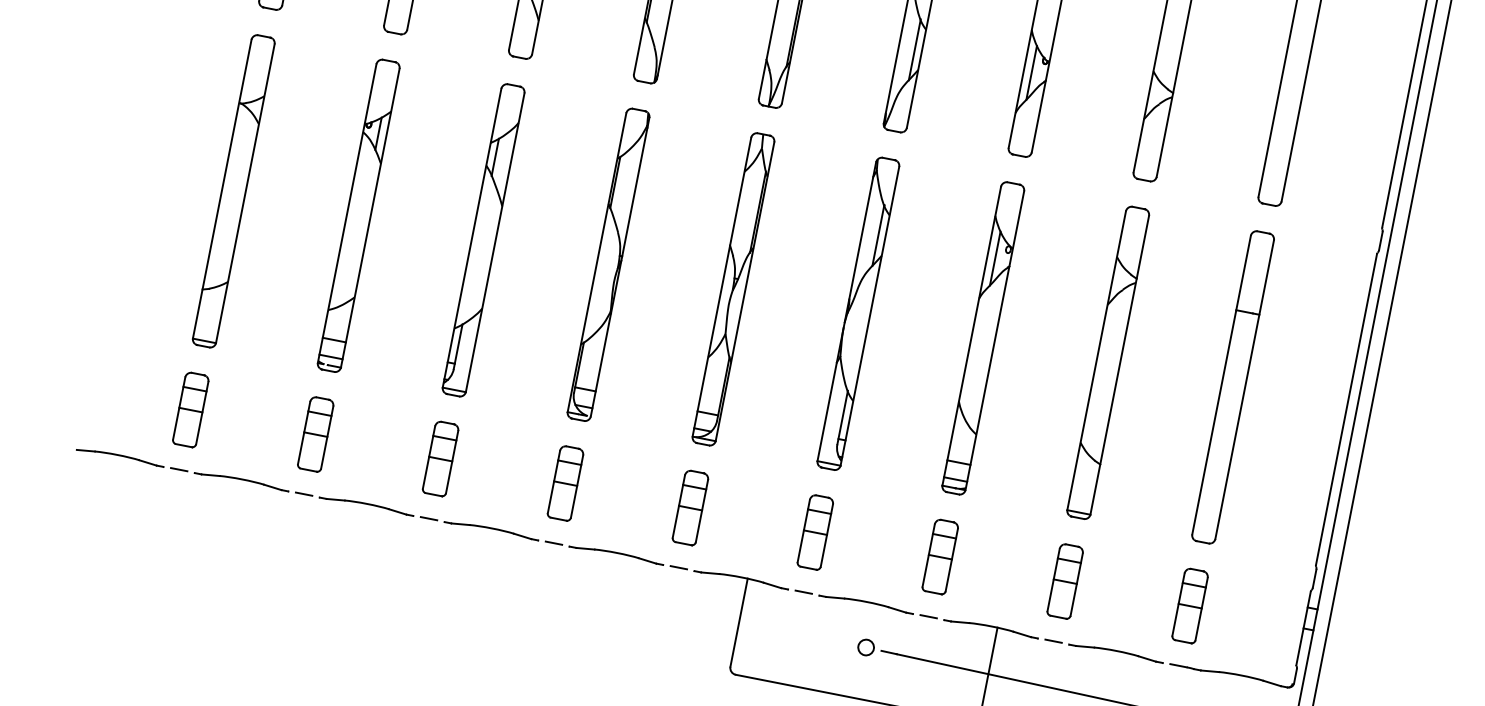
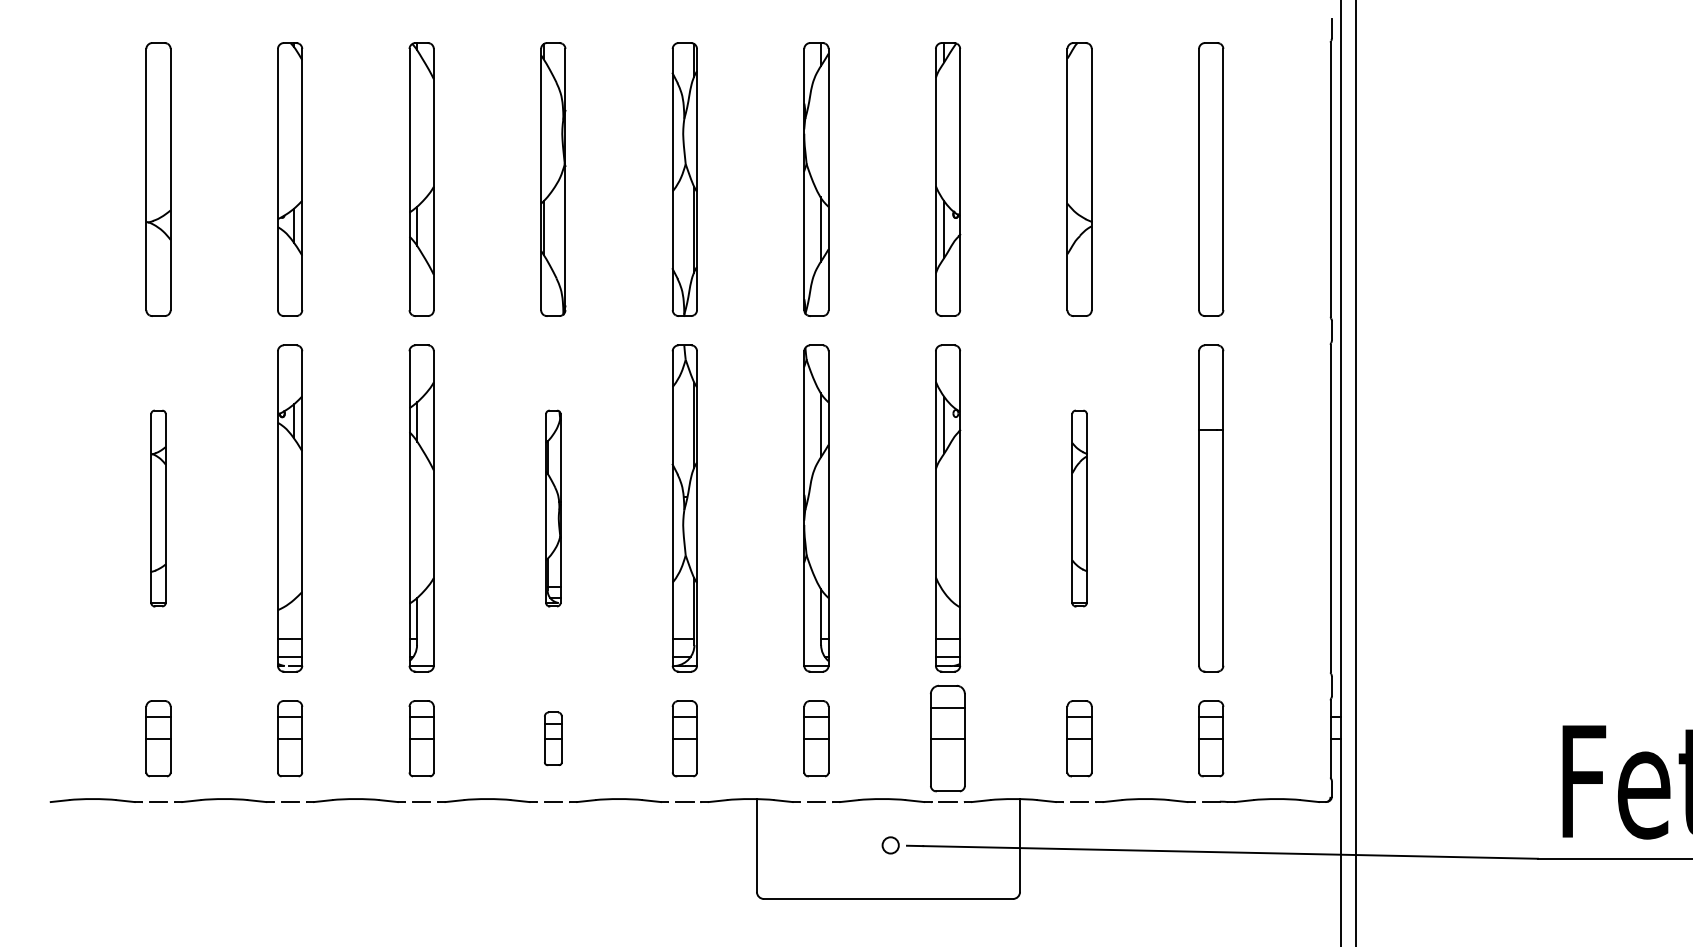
part: (233, 191) -> (158, 508), size x0.6
part: (608, 264) -> (553, 508), size x0.6
part: (1108, 362) -> (1079, 508), size x0.6
part: (565, 483) -> (553, 738), size x0.7
part: (940, 556) -> (948, 738), size x1.4

